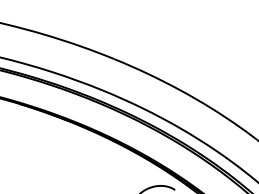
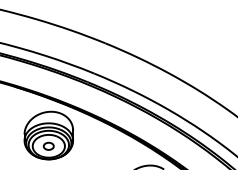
part: (55, 154) -> (48, 135), added

